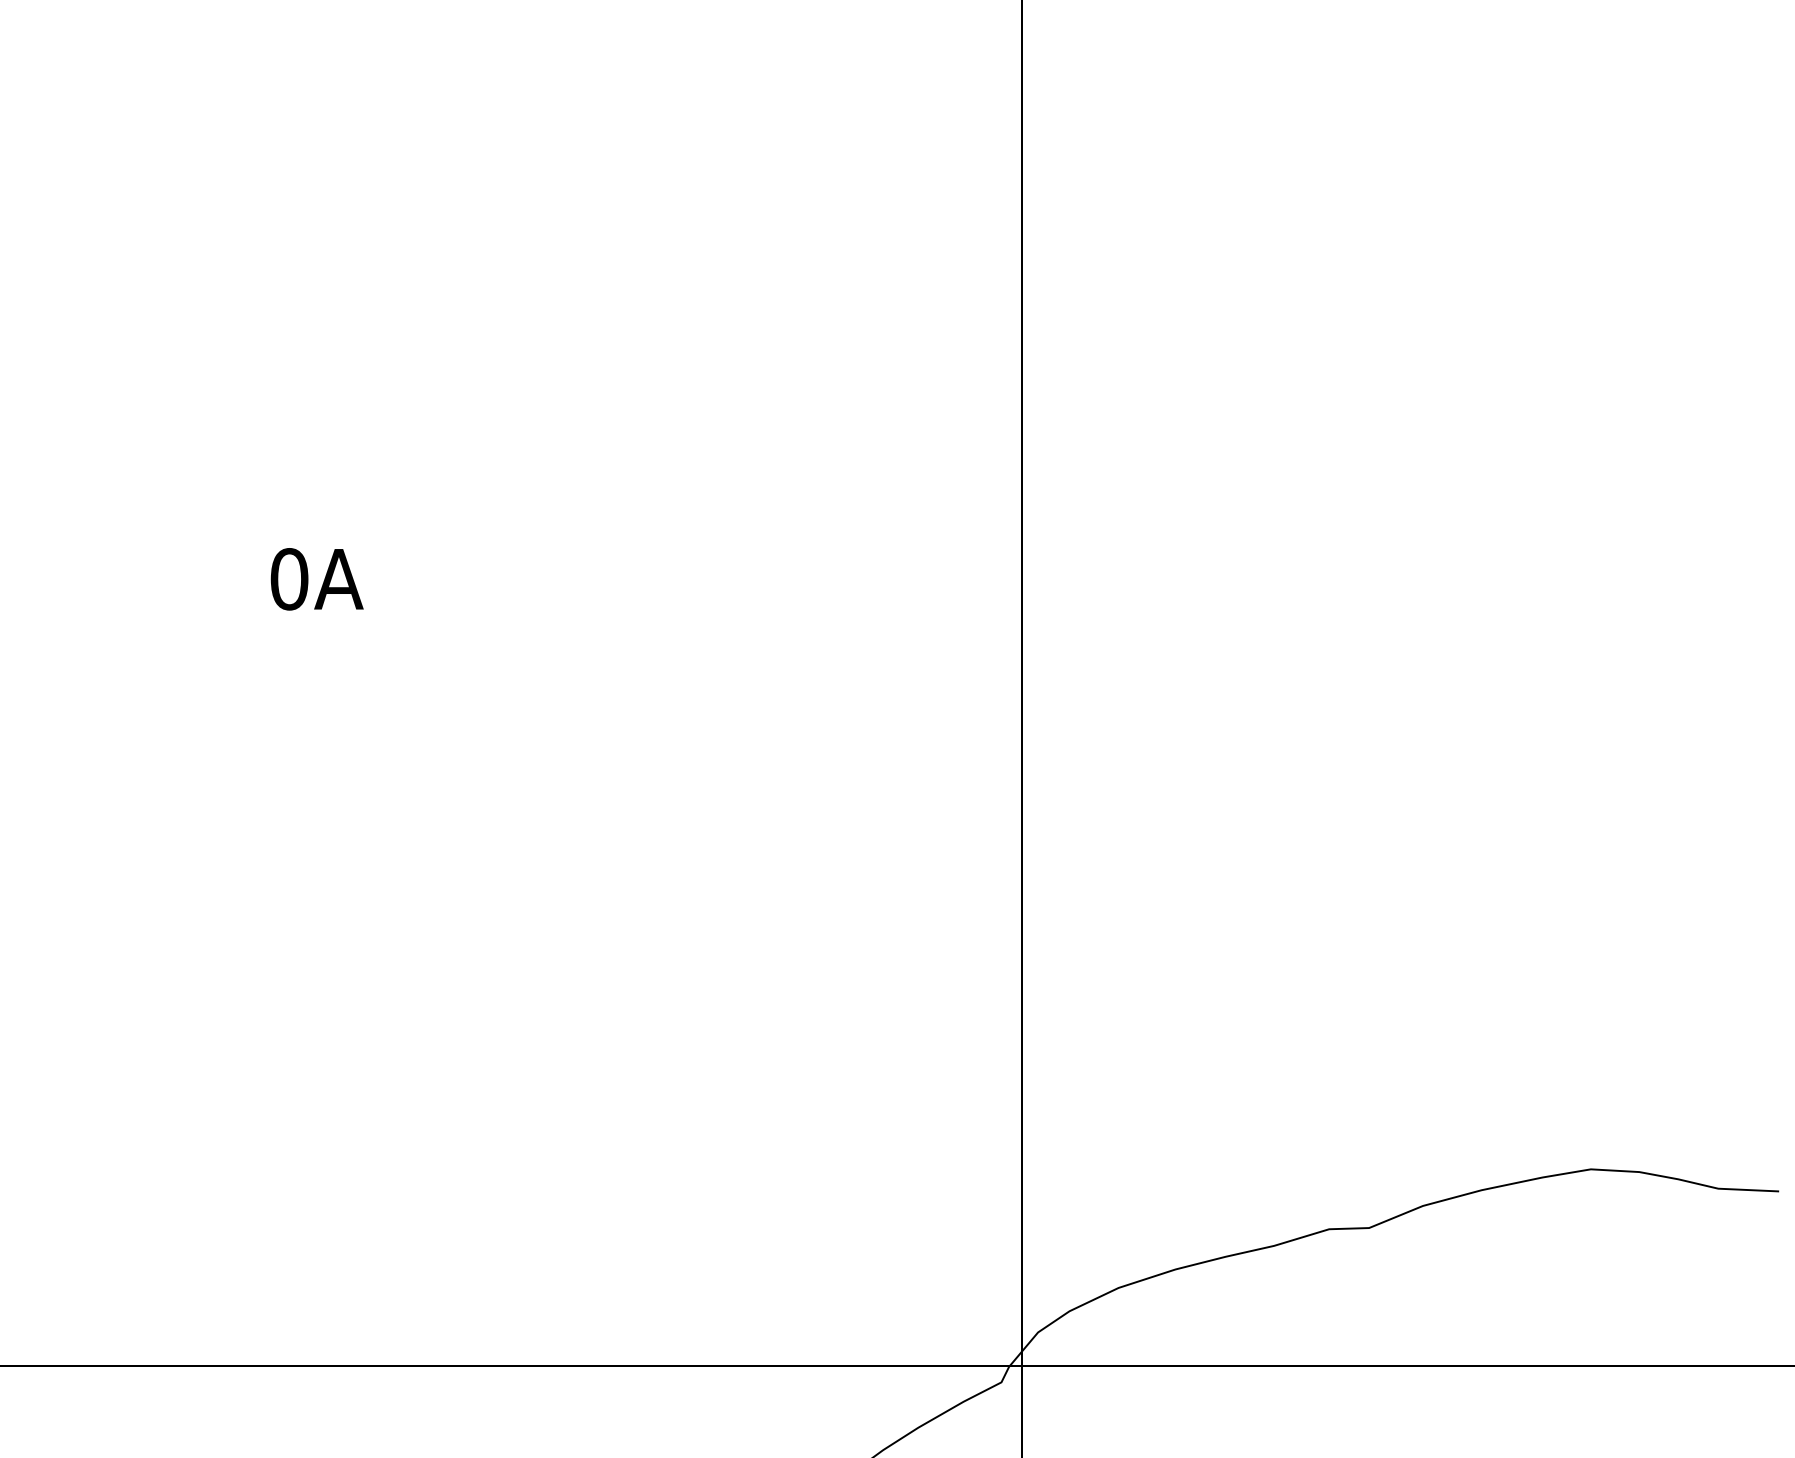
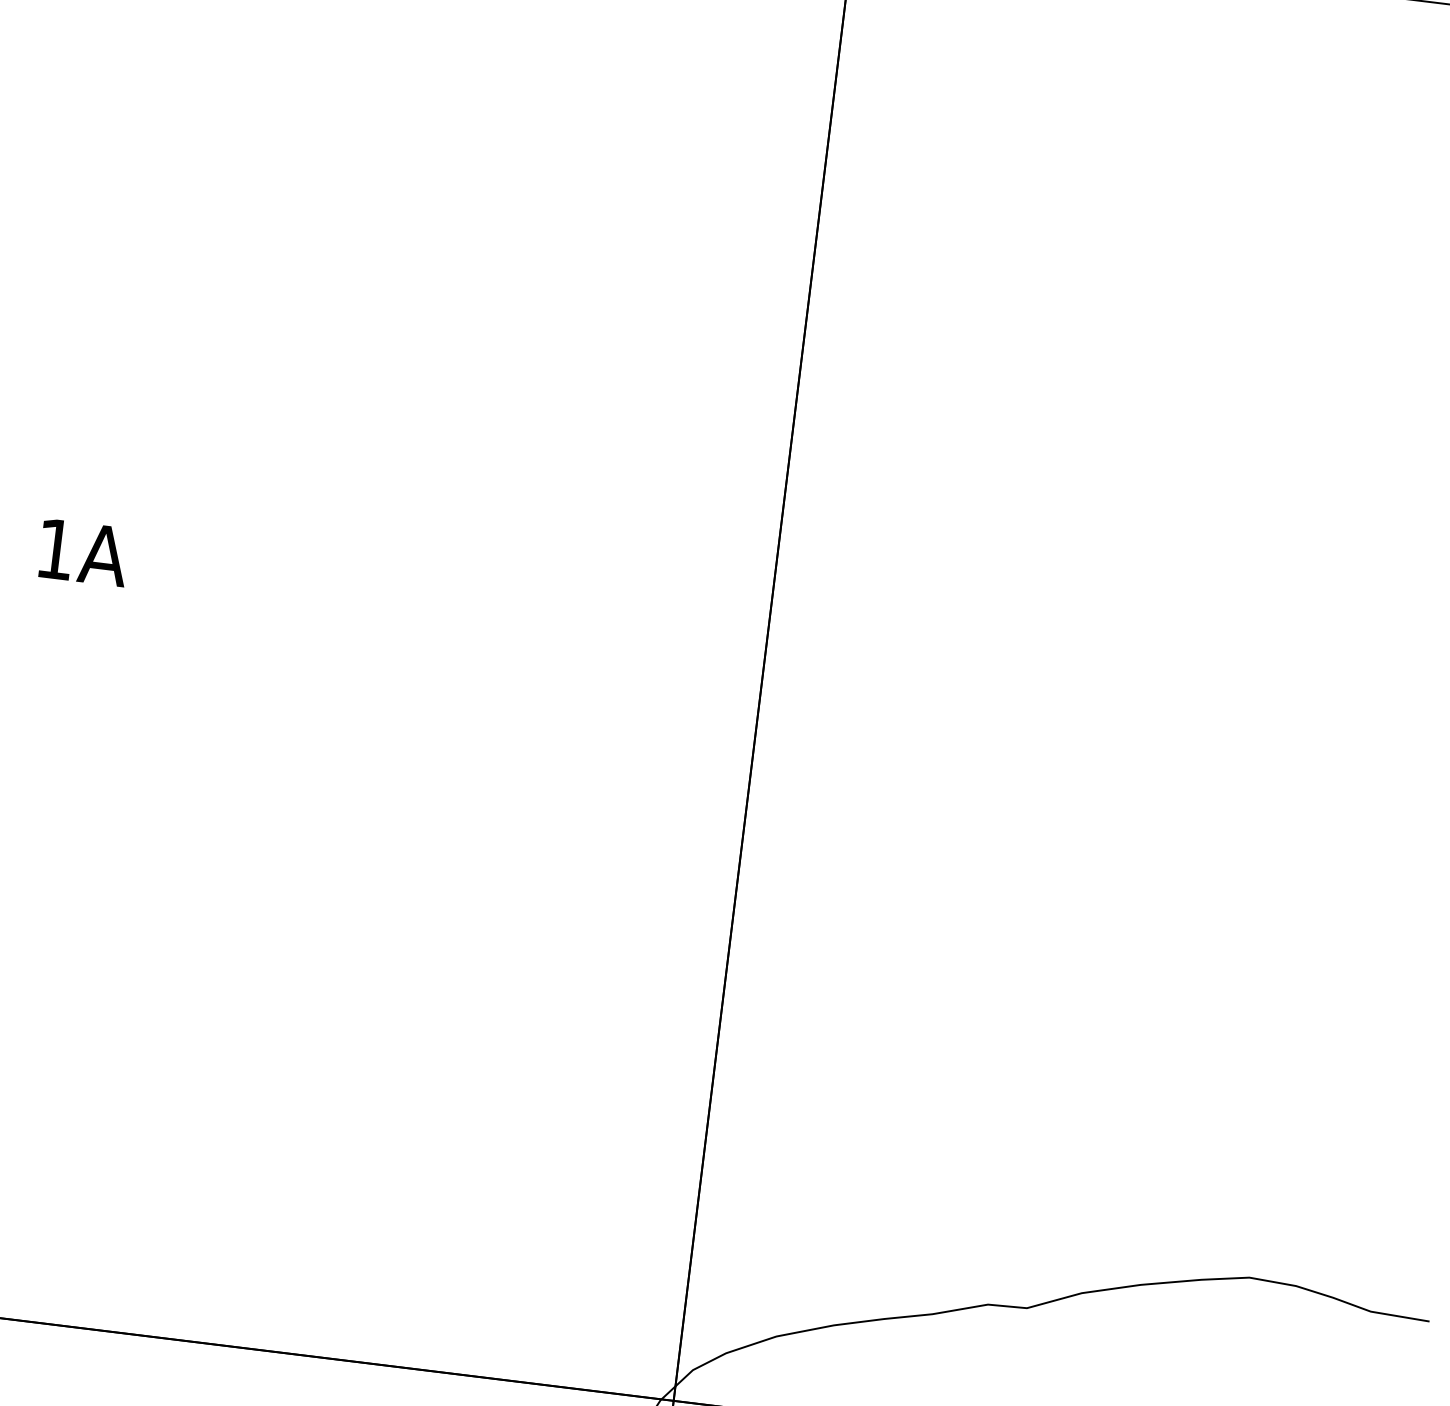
text: (289, 579) -> (55, 549), 0A -> 1A

